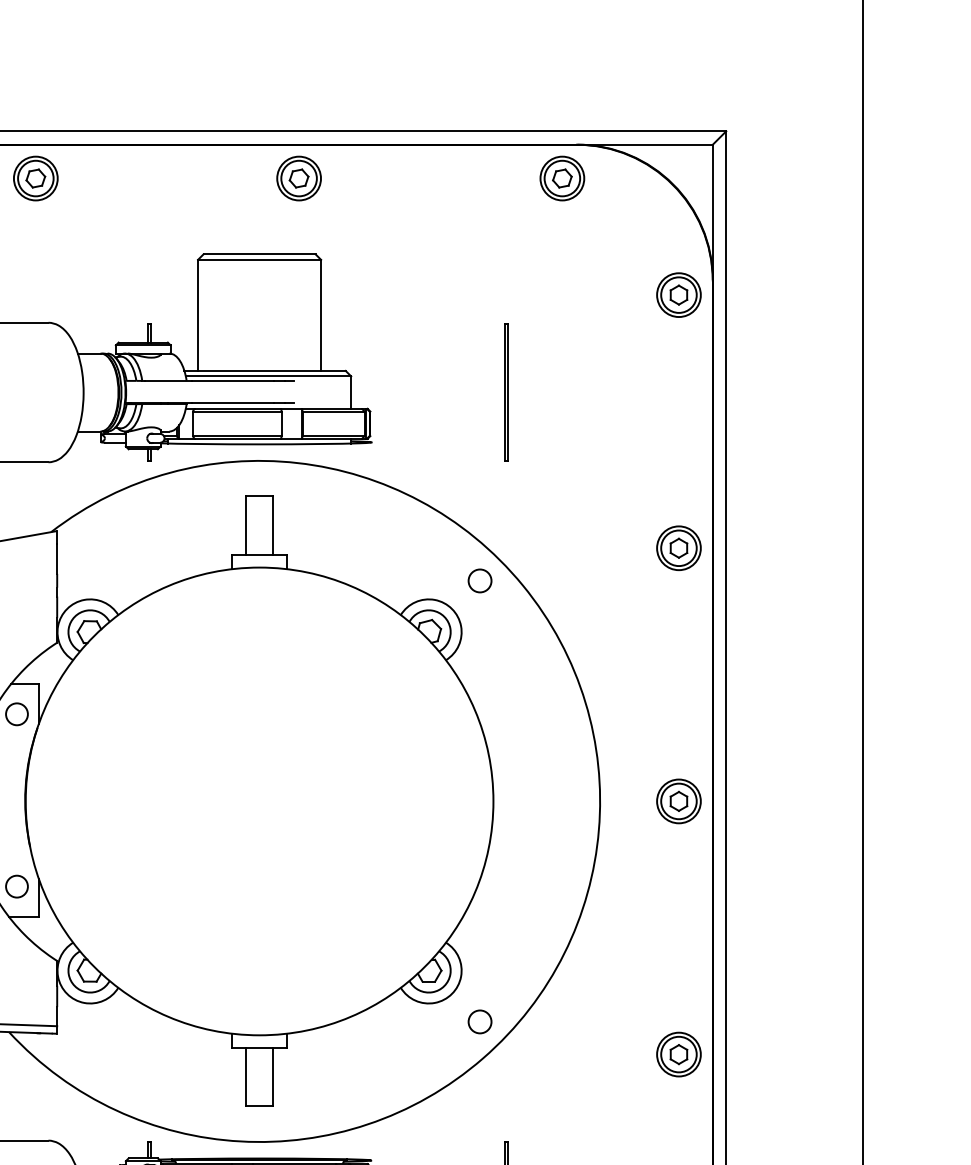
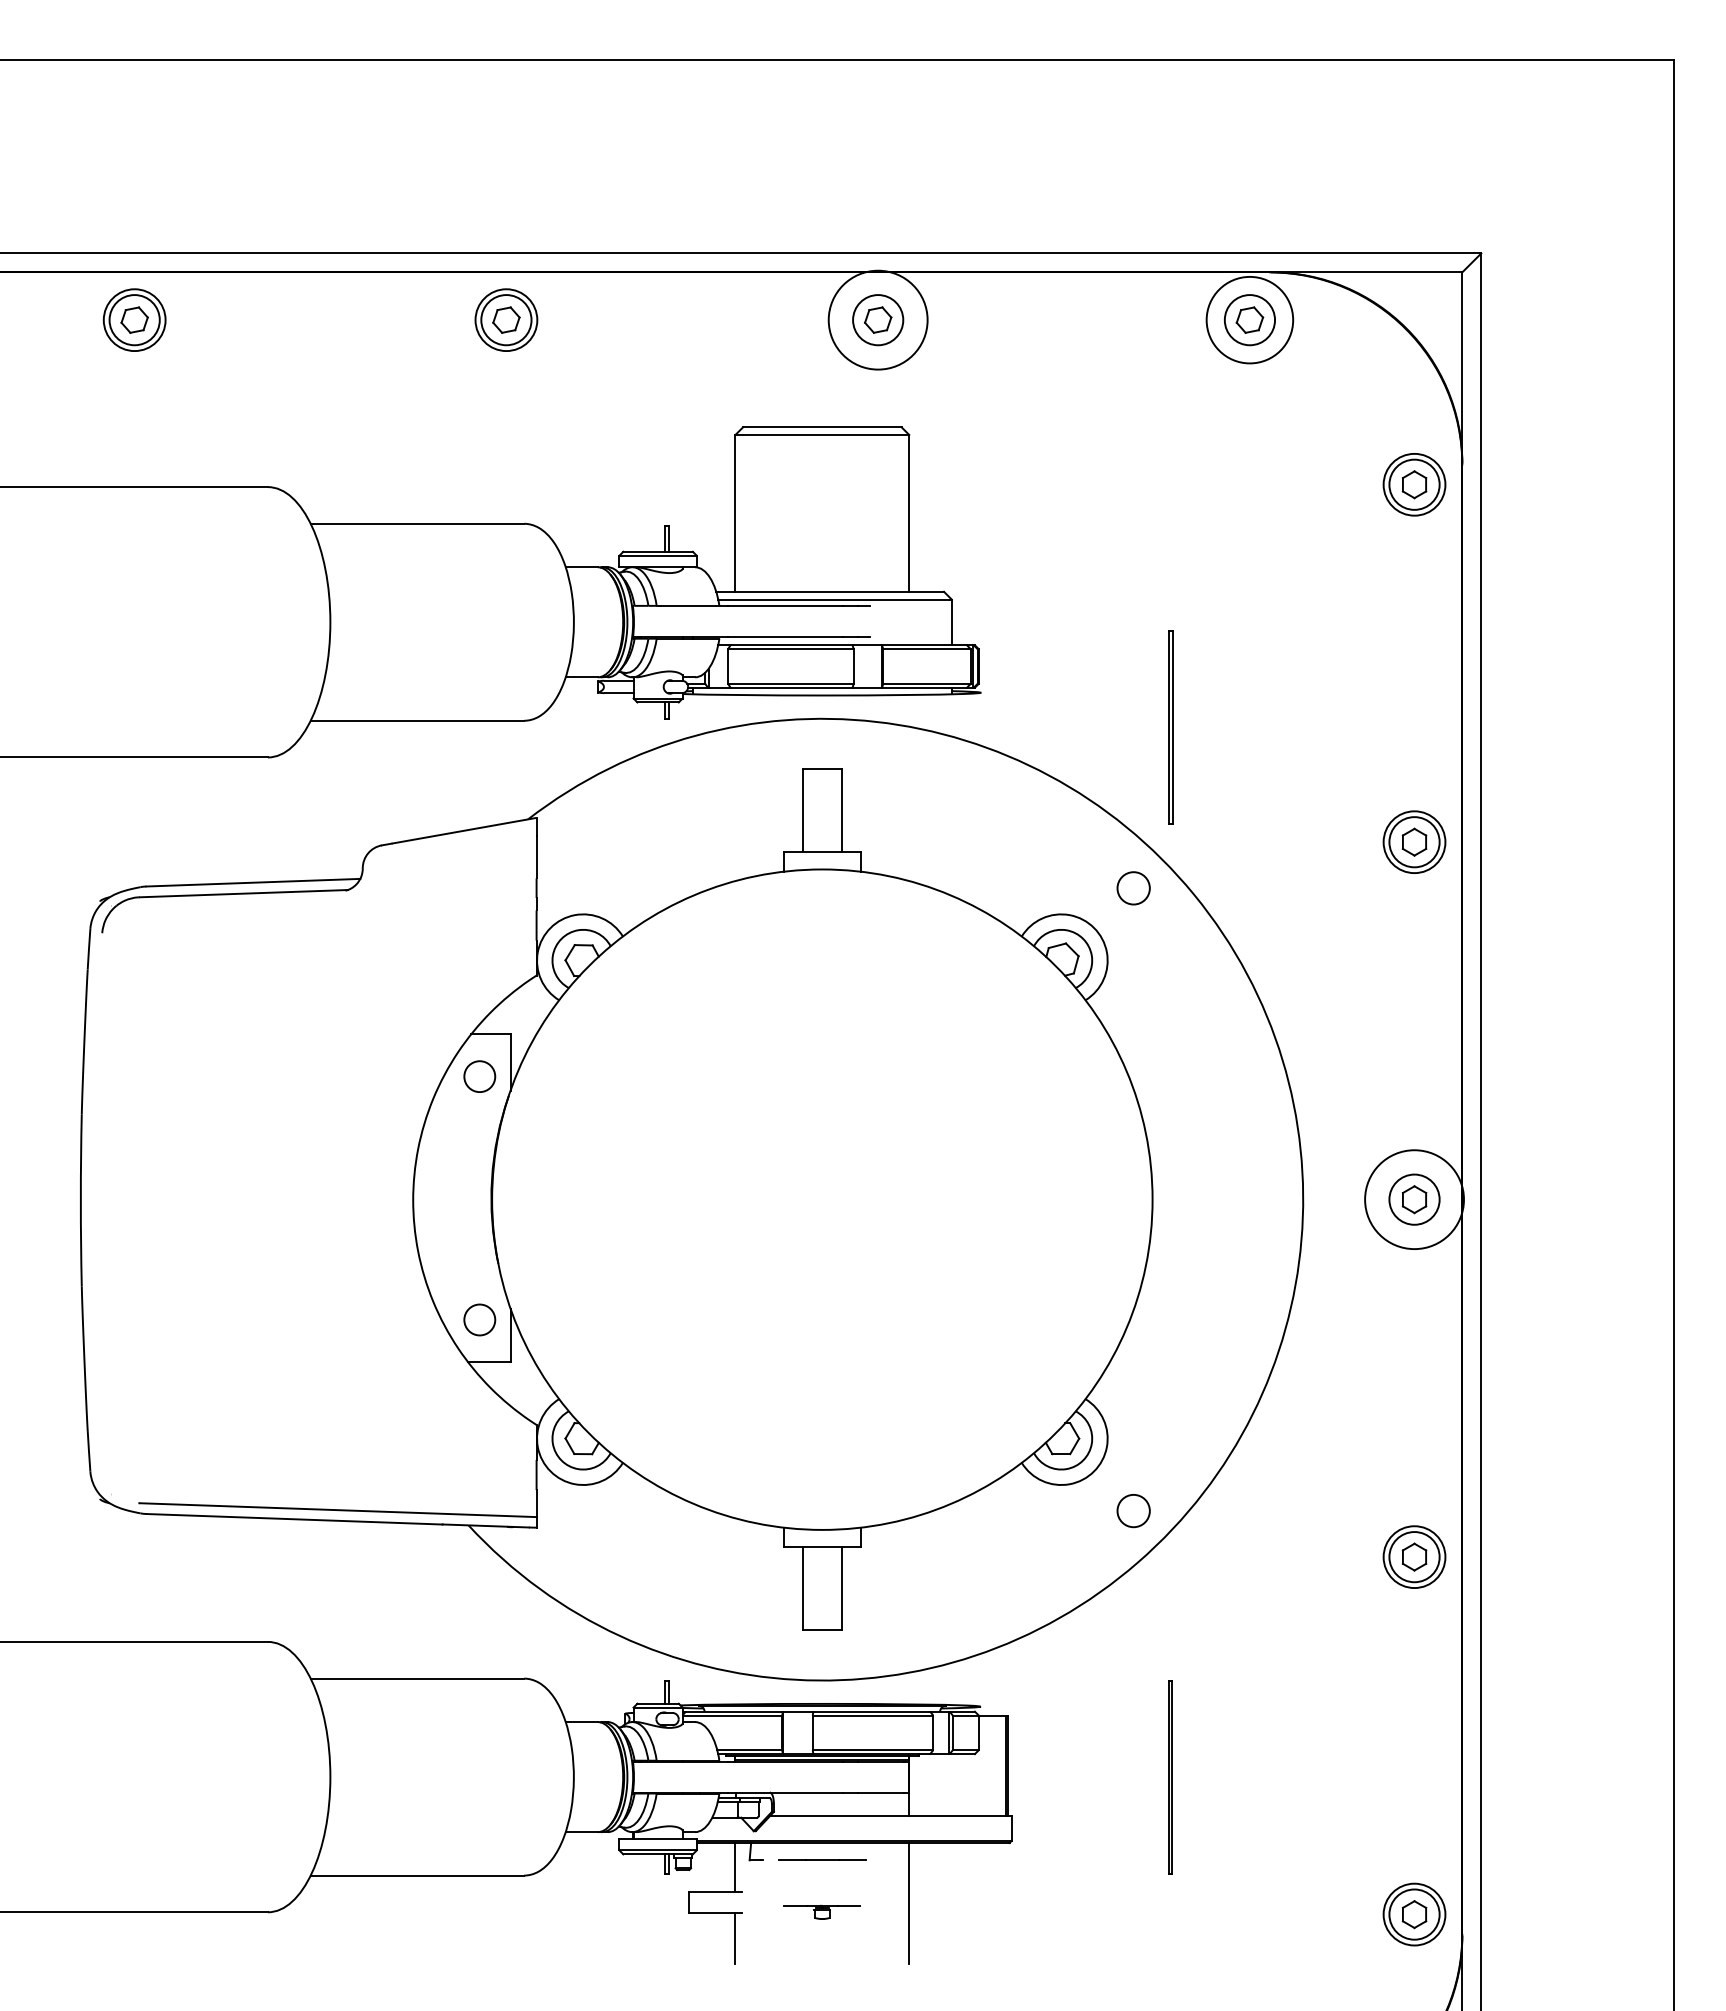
circle: (299, 178) -> (878, 320), size x1.6
circle: (562, 178) -> (1249, 320), size x1.4
part: (506, 392) -> (1170, 727), moved
circle: (678, 801) -> (1414, 1199), size x1.6

